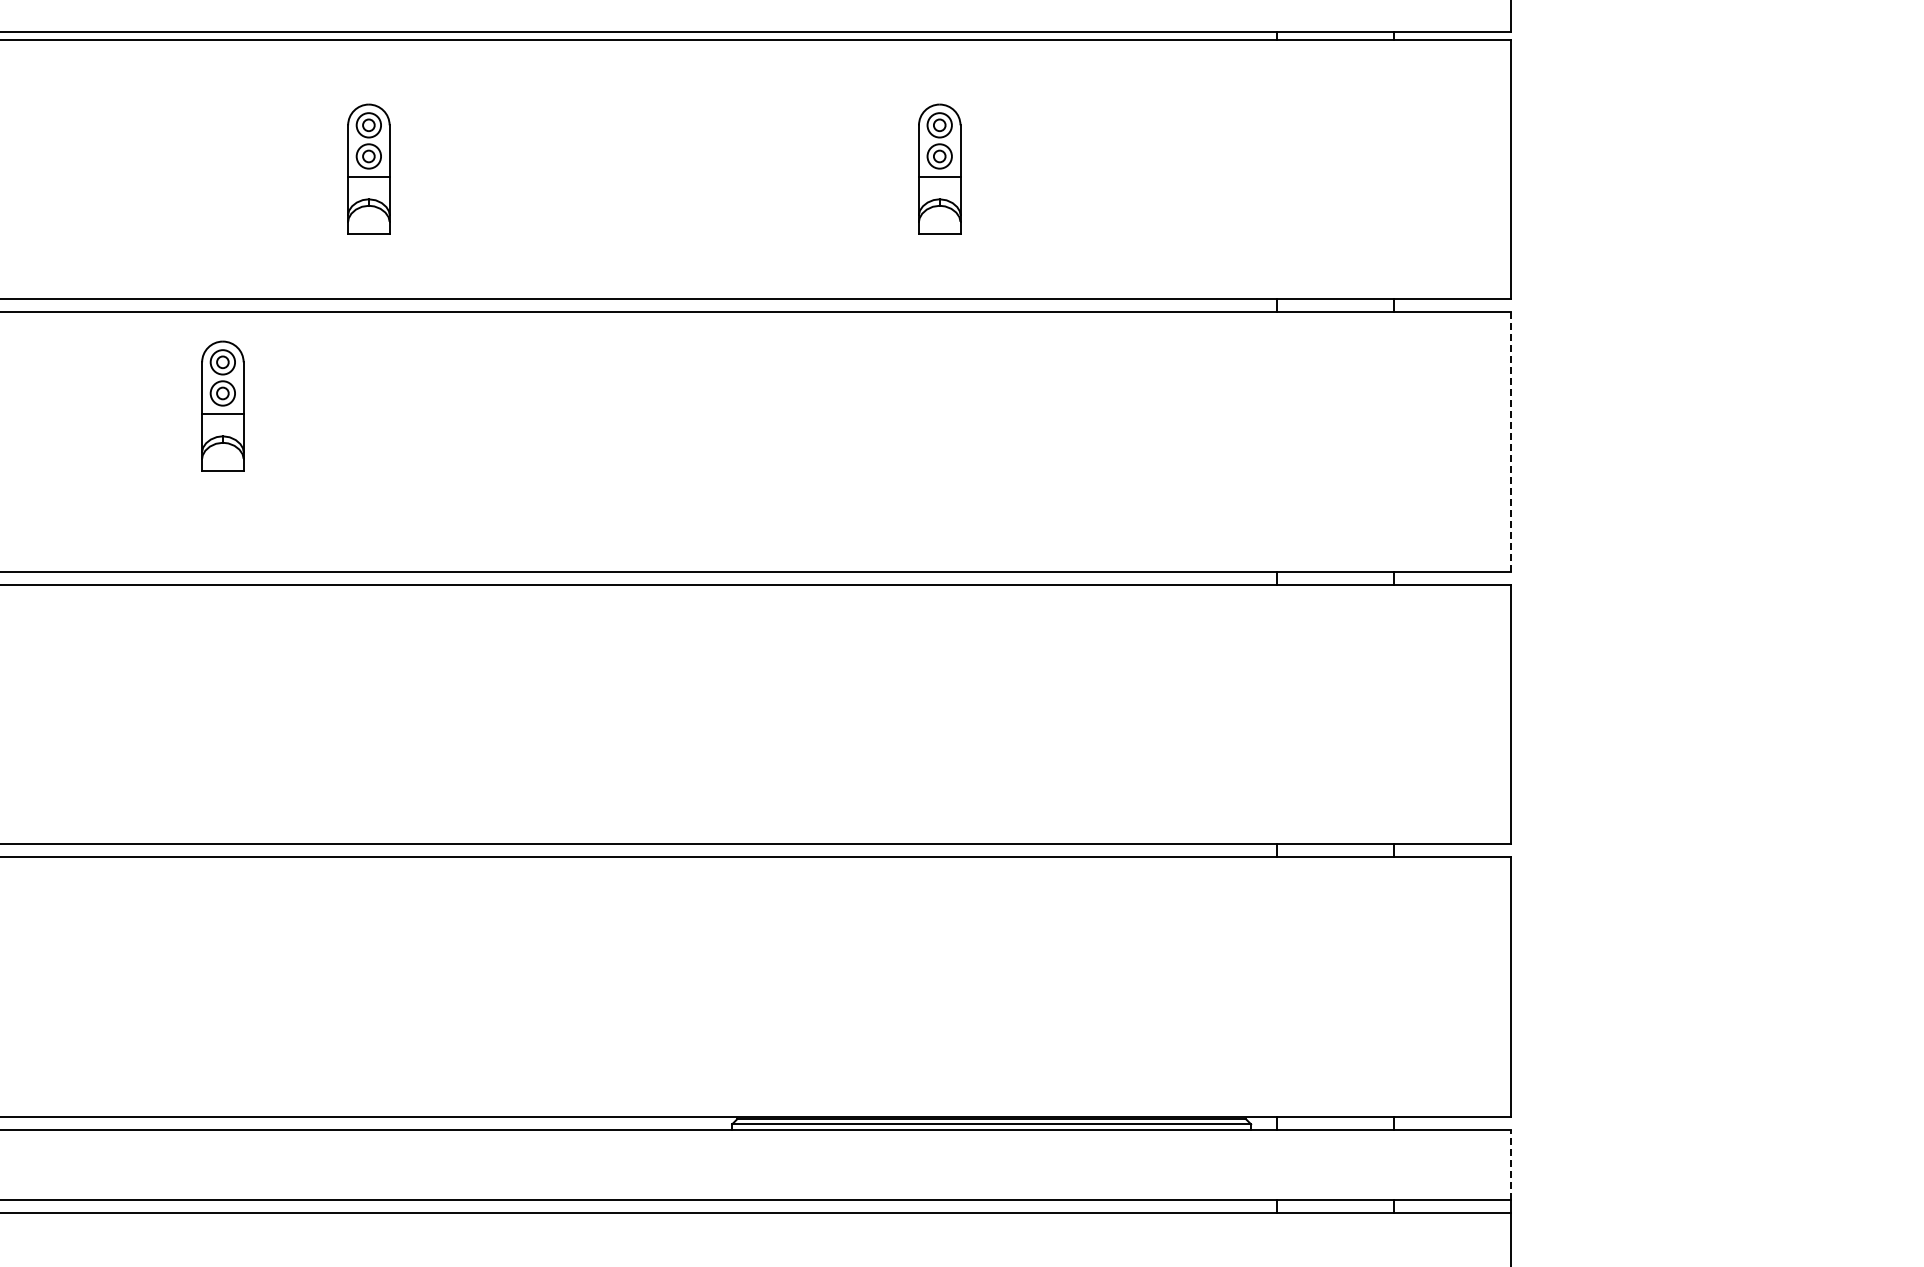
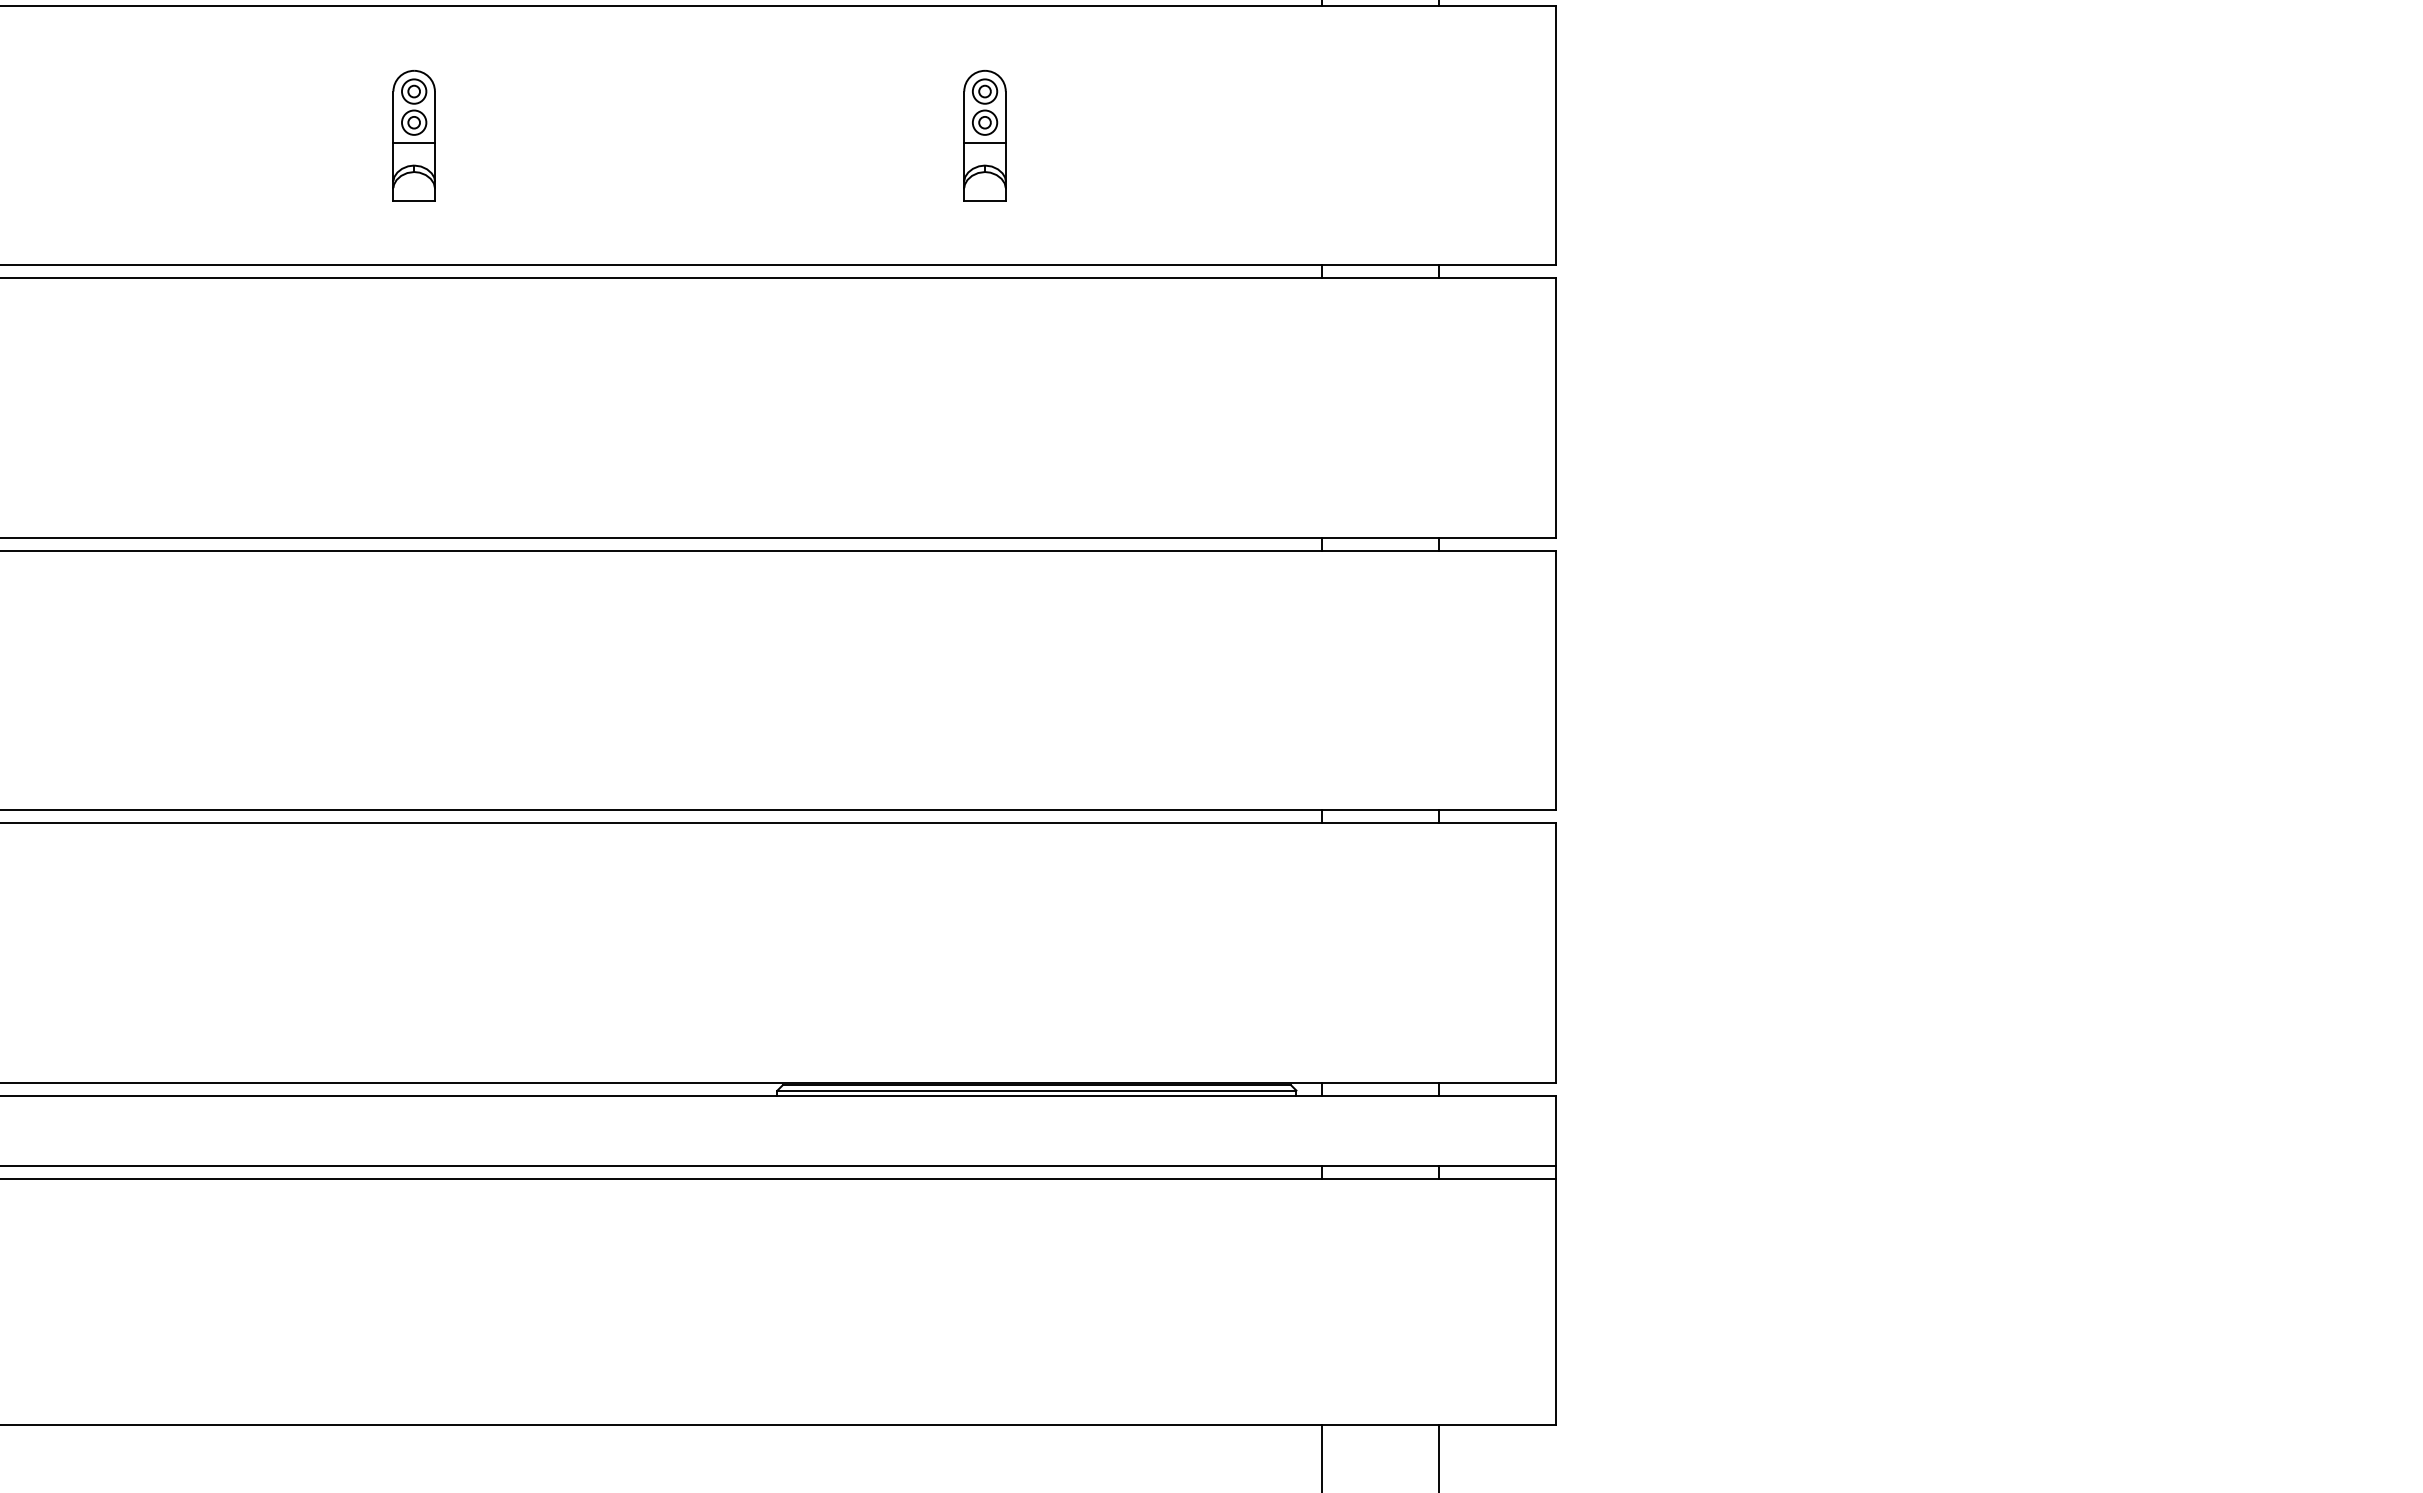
part: (222, 406) -> (267, 372), removed
line: (1510, 442) -> (1555, 408), dashed -> solid
line: (1510, 1164) -> (1555, 1130), dashed -> solid

